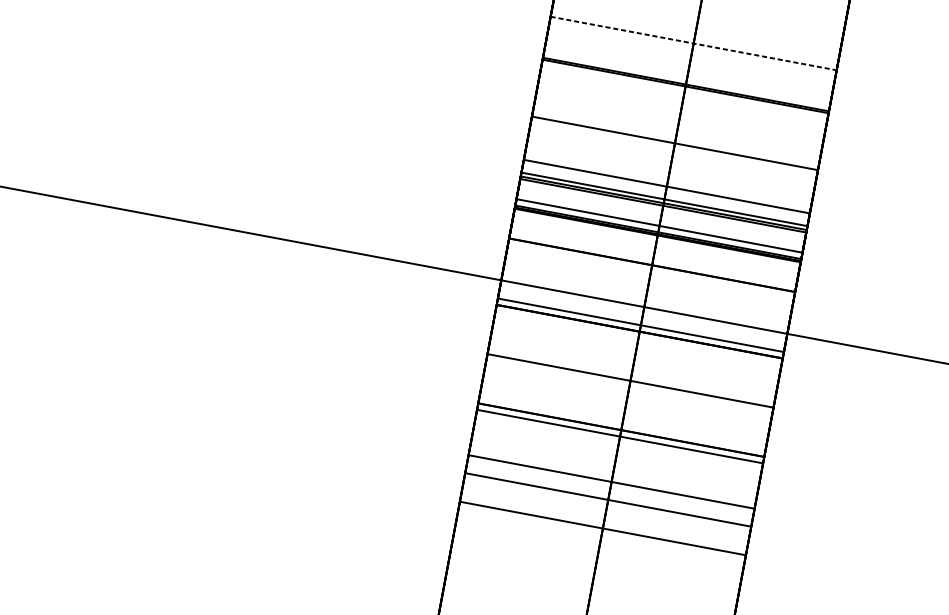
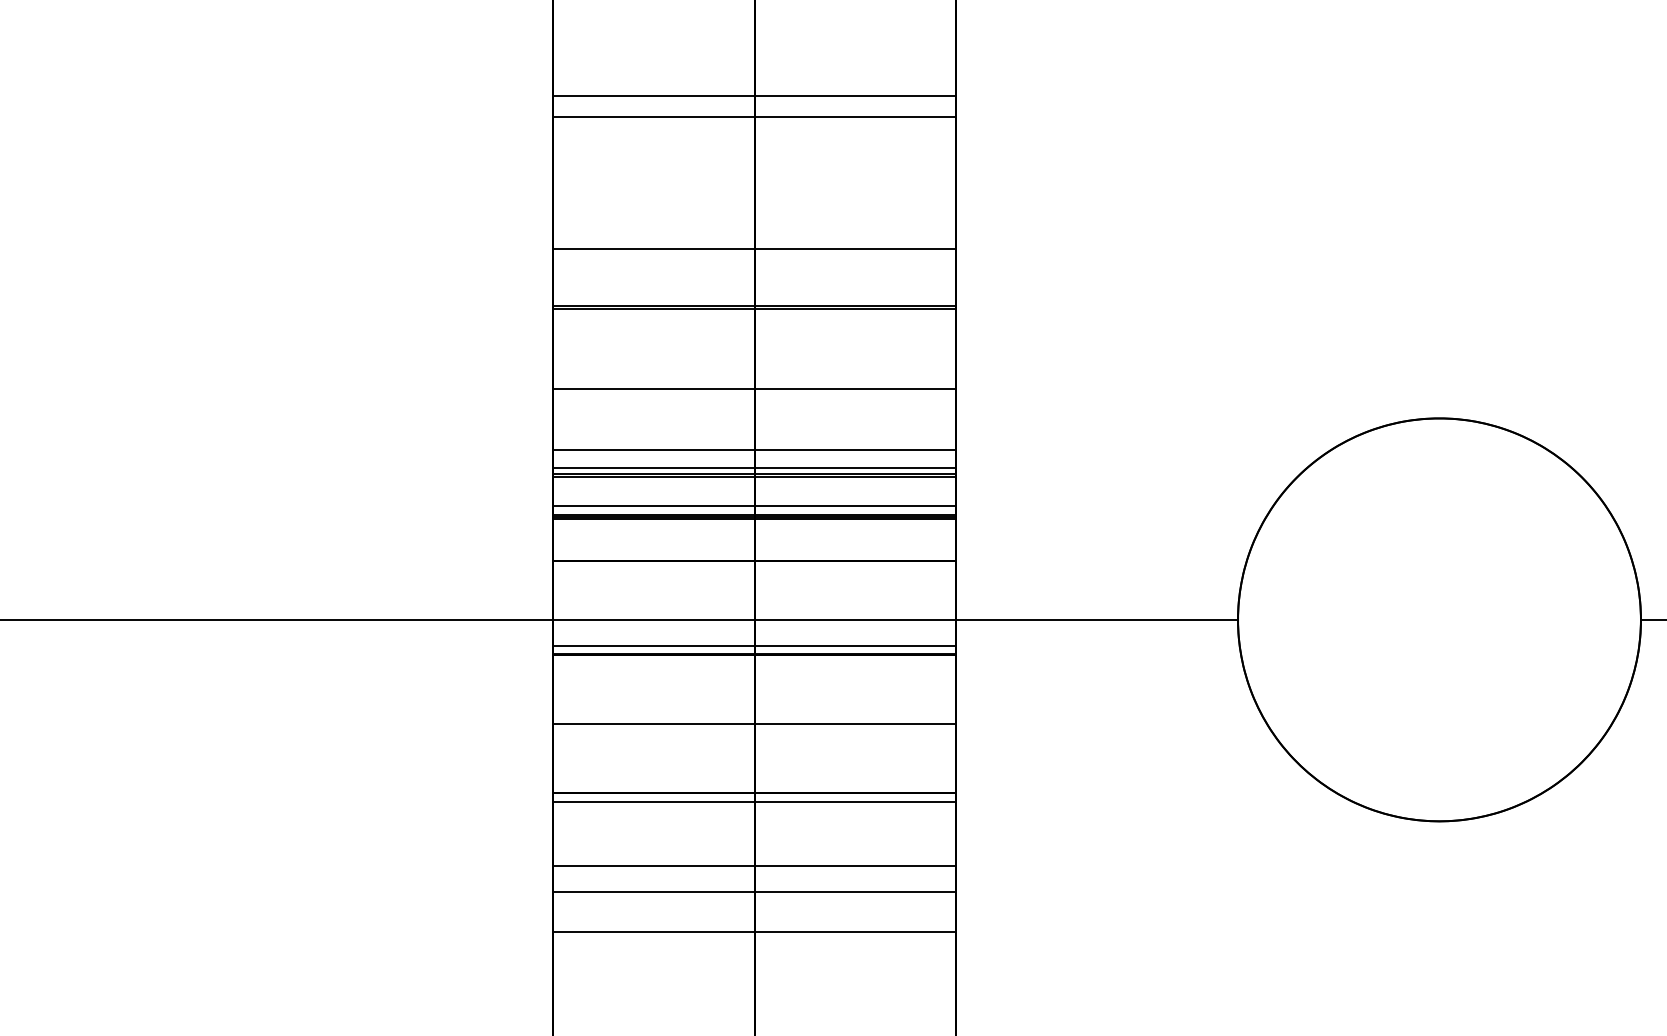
line: (693, 43) -> (754, 248), dashed -> solid

